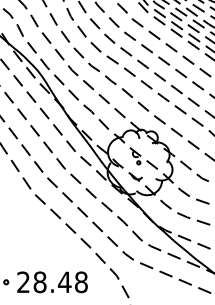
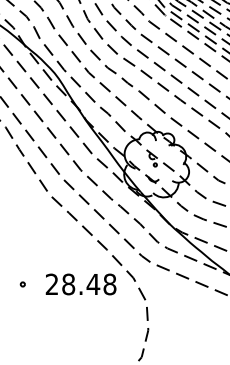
text: (51, 282) -> (80, 284), moved

